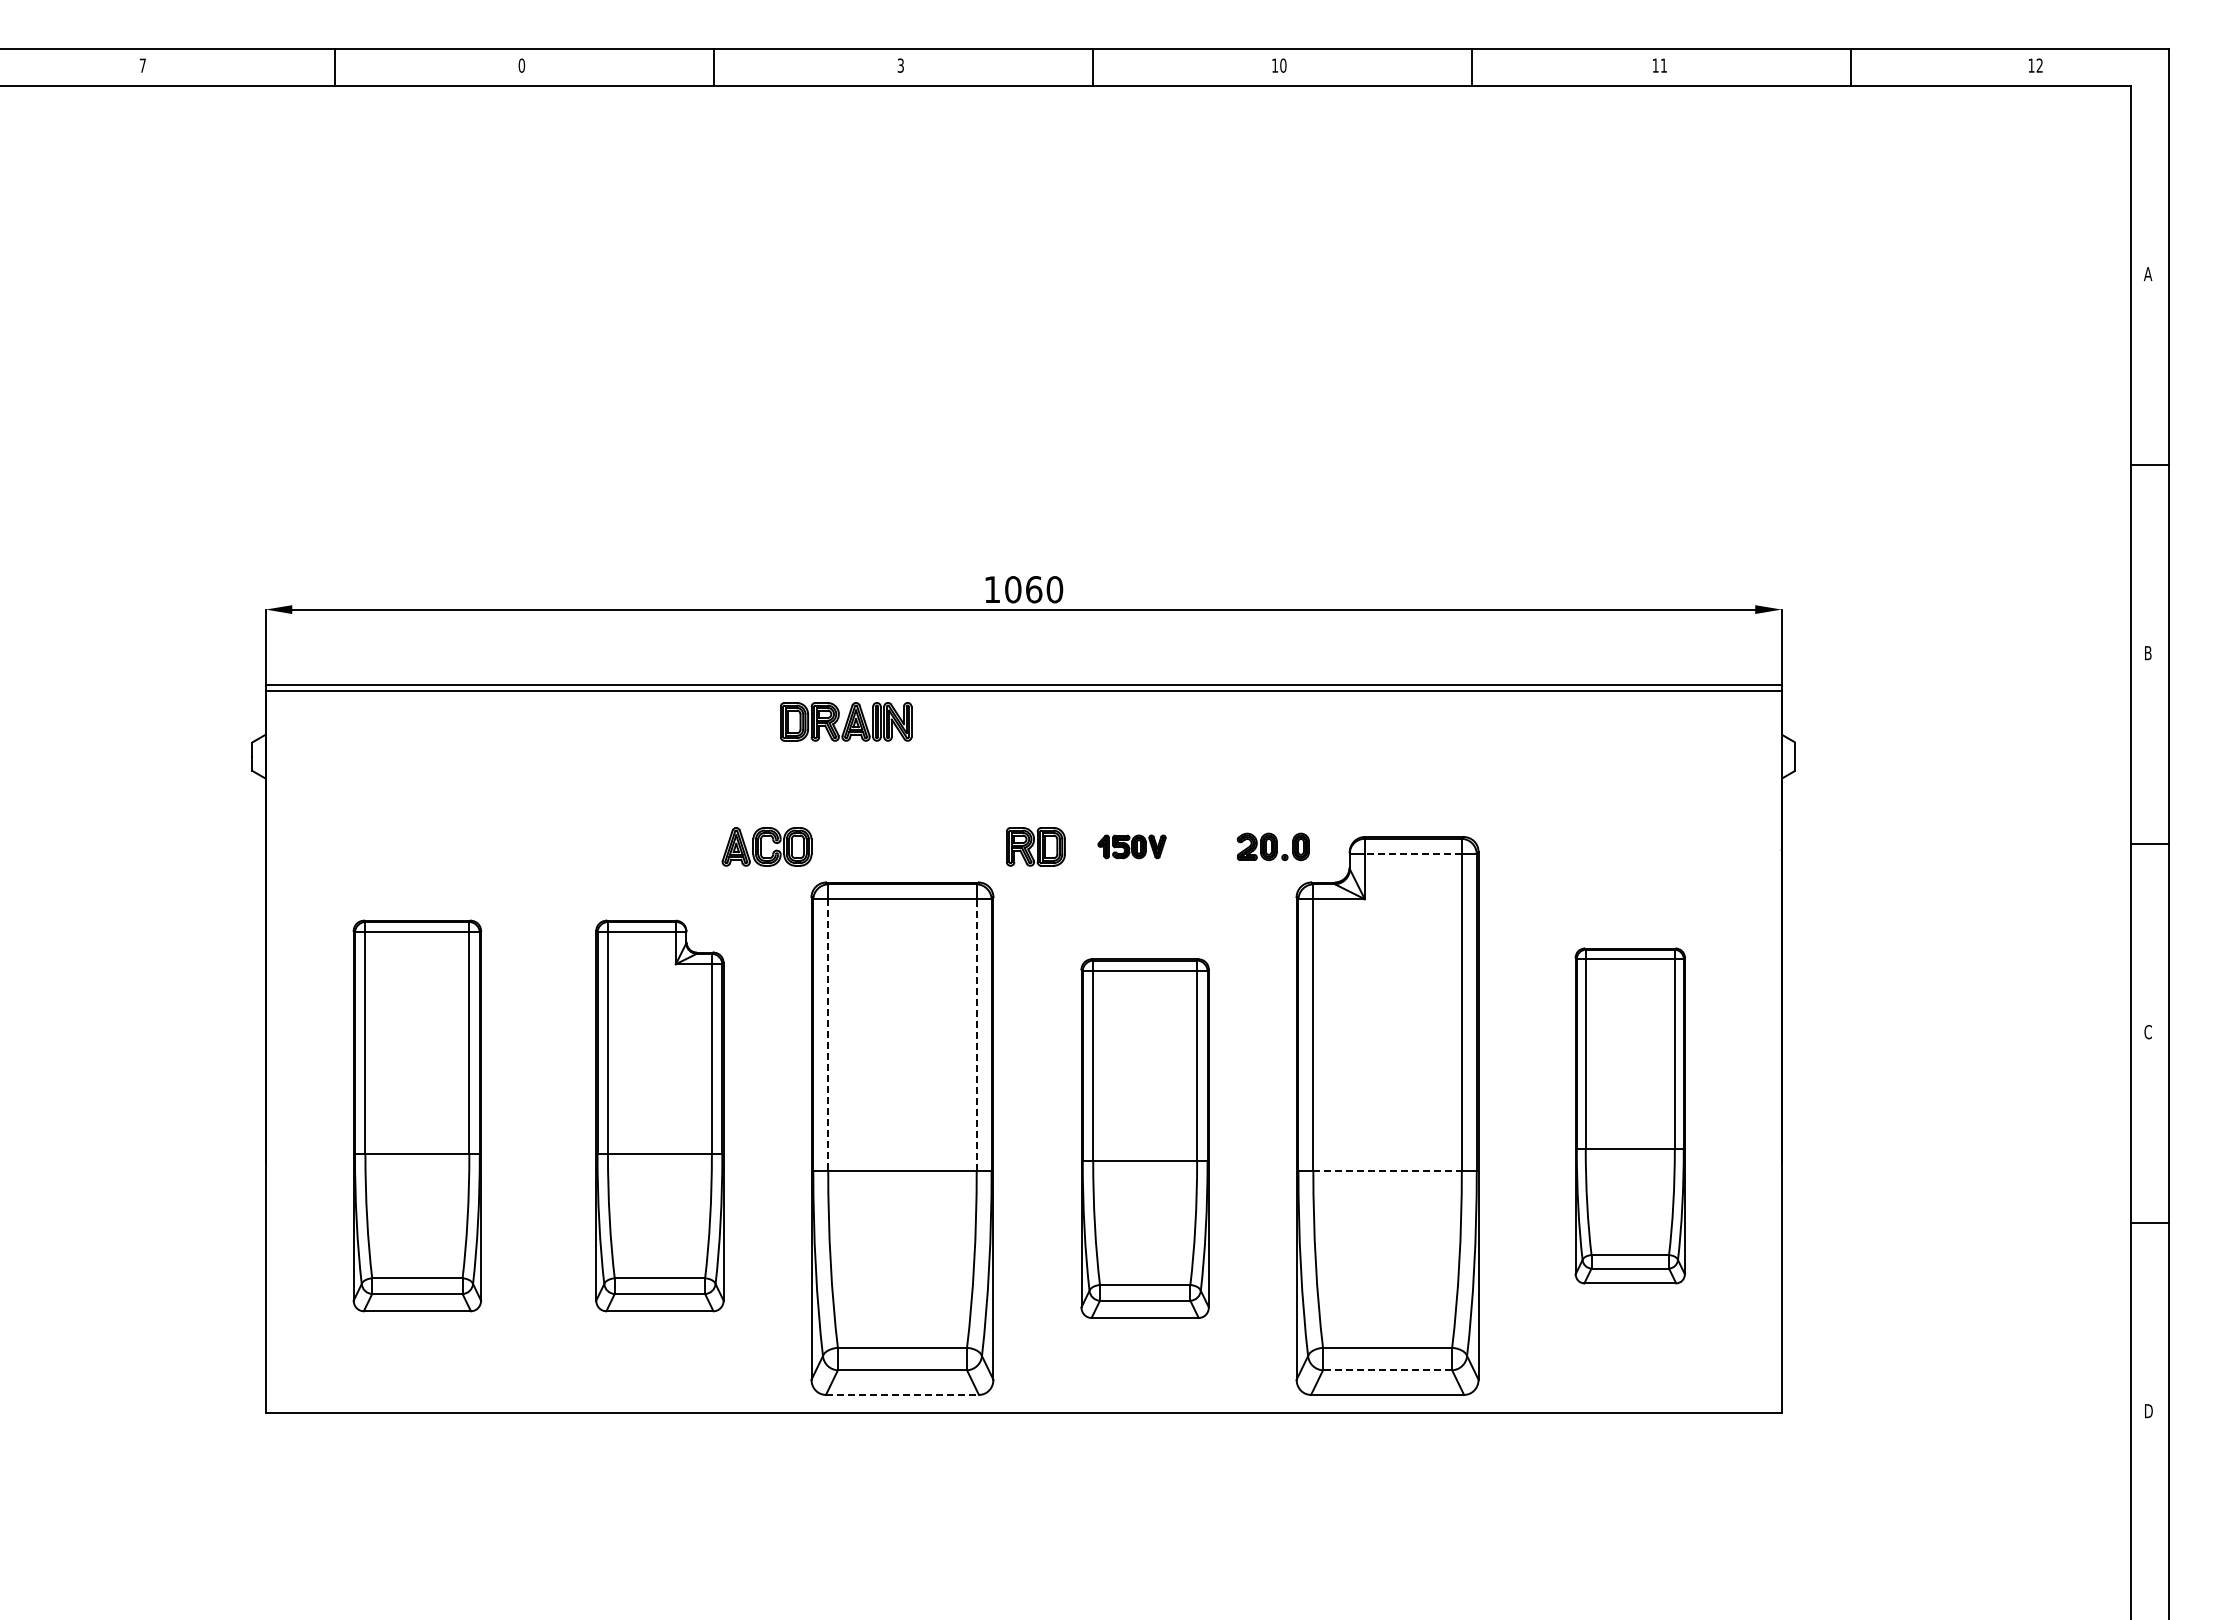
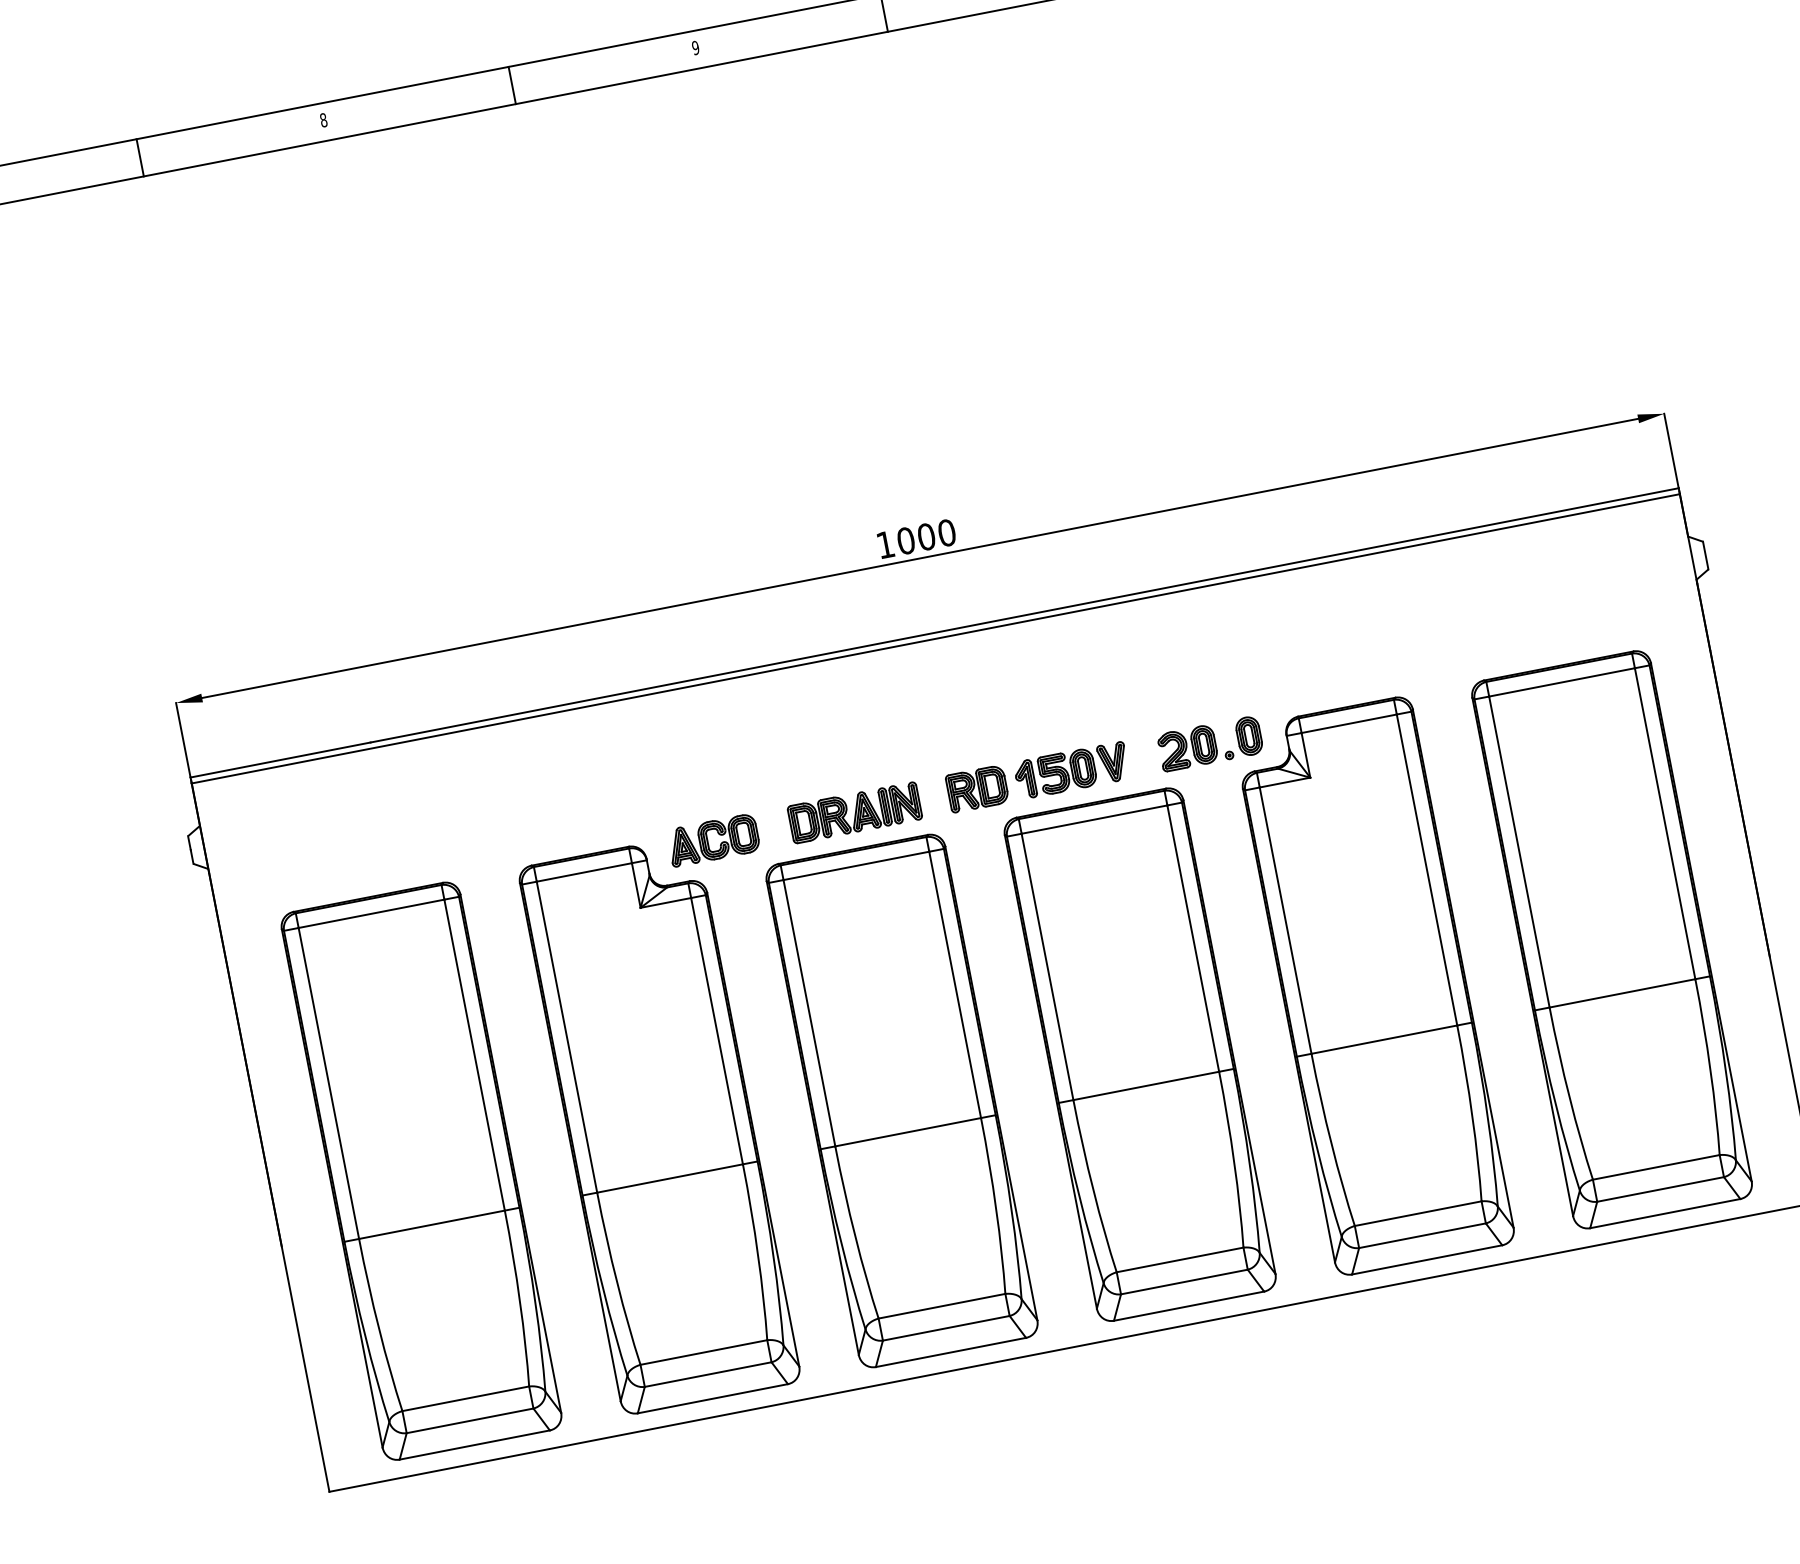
text: (521, 65) -> (323, 120), 0 -> 8
text: (900, 65) -> (695, 47), 3 -> 9
text: (1034, 589) -> (926, 536), 1060 -> 1000
part: (846, 721) -> (855, 812), moved
part: (1131, 846) -> (1071, 770), size x1.67
part: (1273, 846) -> (1210, 743), size x1.43
line: (1412, 853) -> (1348, 723), dashed -> solid
line: (828, 1034) -> (809, 1012), dashed -> solid
line: (976, 1034) -> (954, 984), dashed -> solid
part: (417, 1115) -> (421, 1170), size x1.43
part: (659, 1115) -> (659, 1124), size x1.43
part: (1630, 1115) -> (1612, 939), size x1.67
part: (1145, 1138) -> (1140, 1054), size x1.43
line: (1388, 1170) -> (1385, 1039), dashed -> solid
line: (1387, 1370) -> (1422, 1235), dashed -> solid
line: (902, 1394) -> (950, 1352), dashed -> solid

